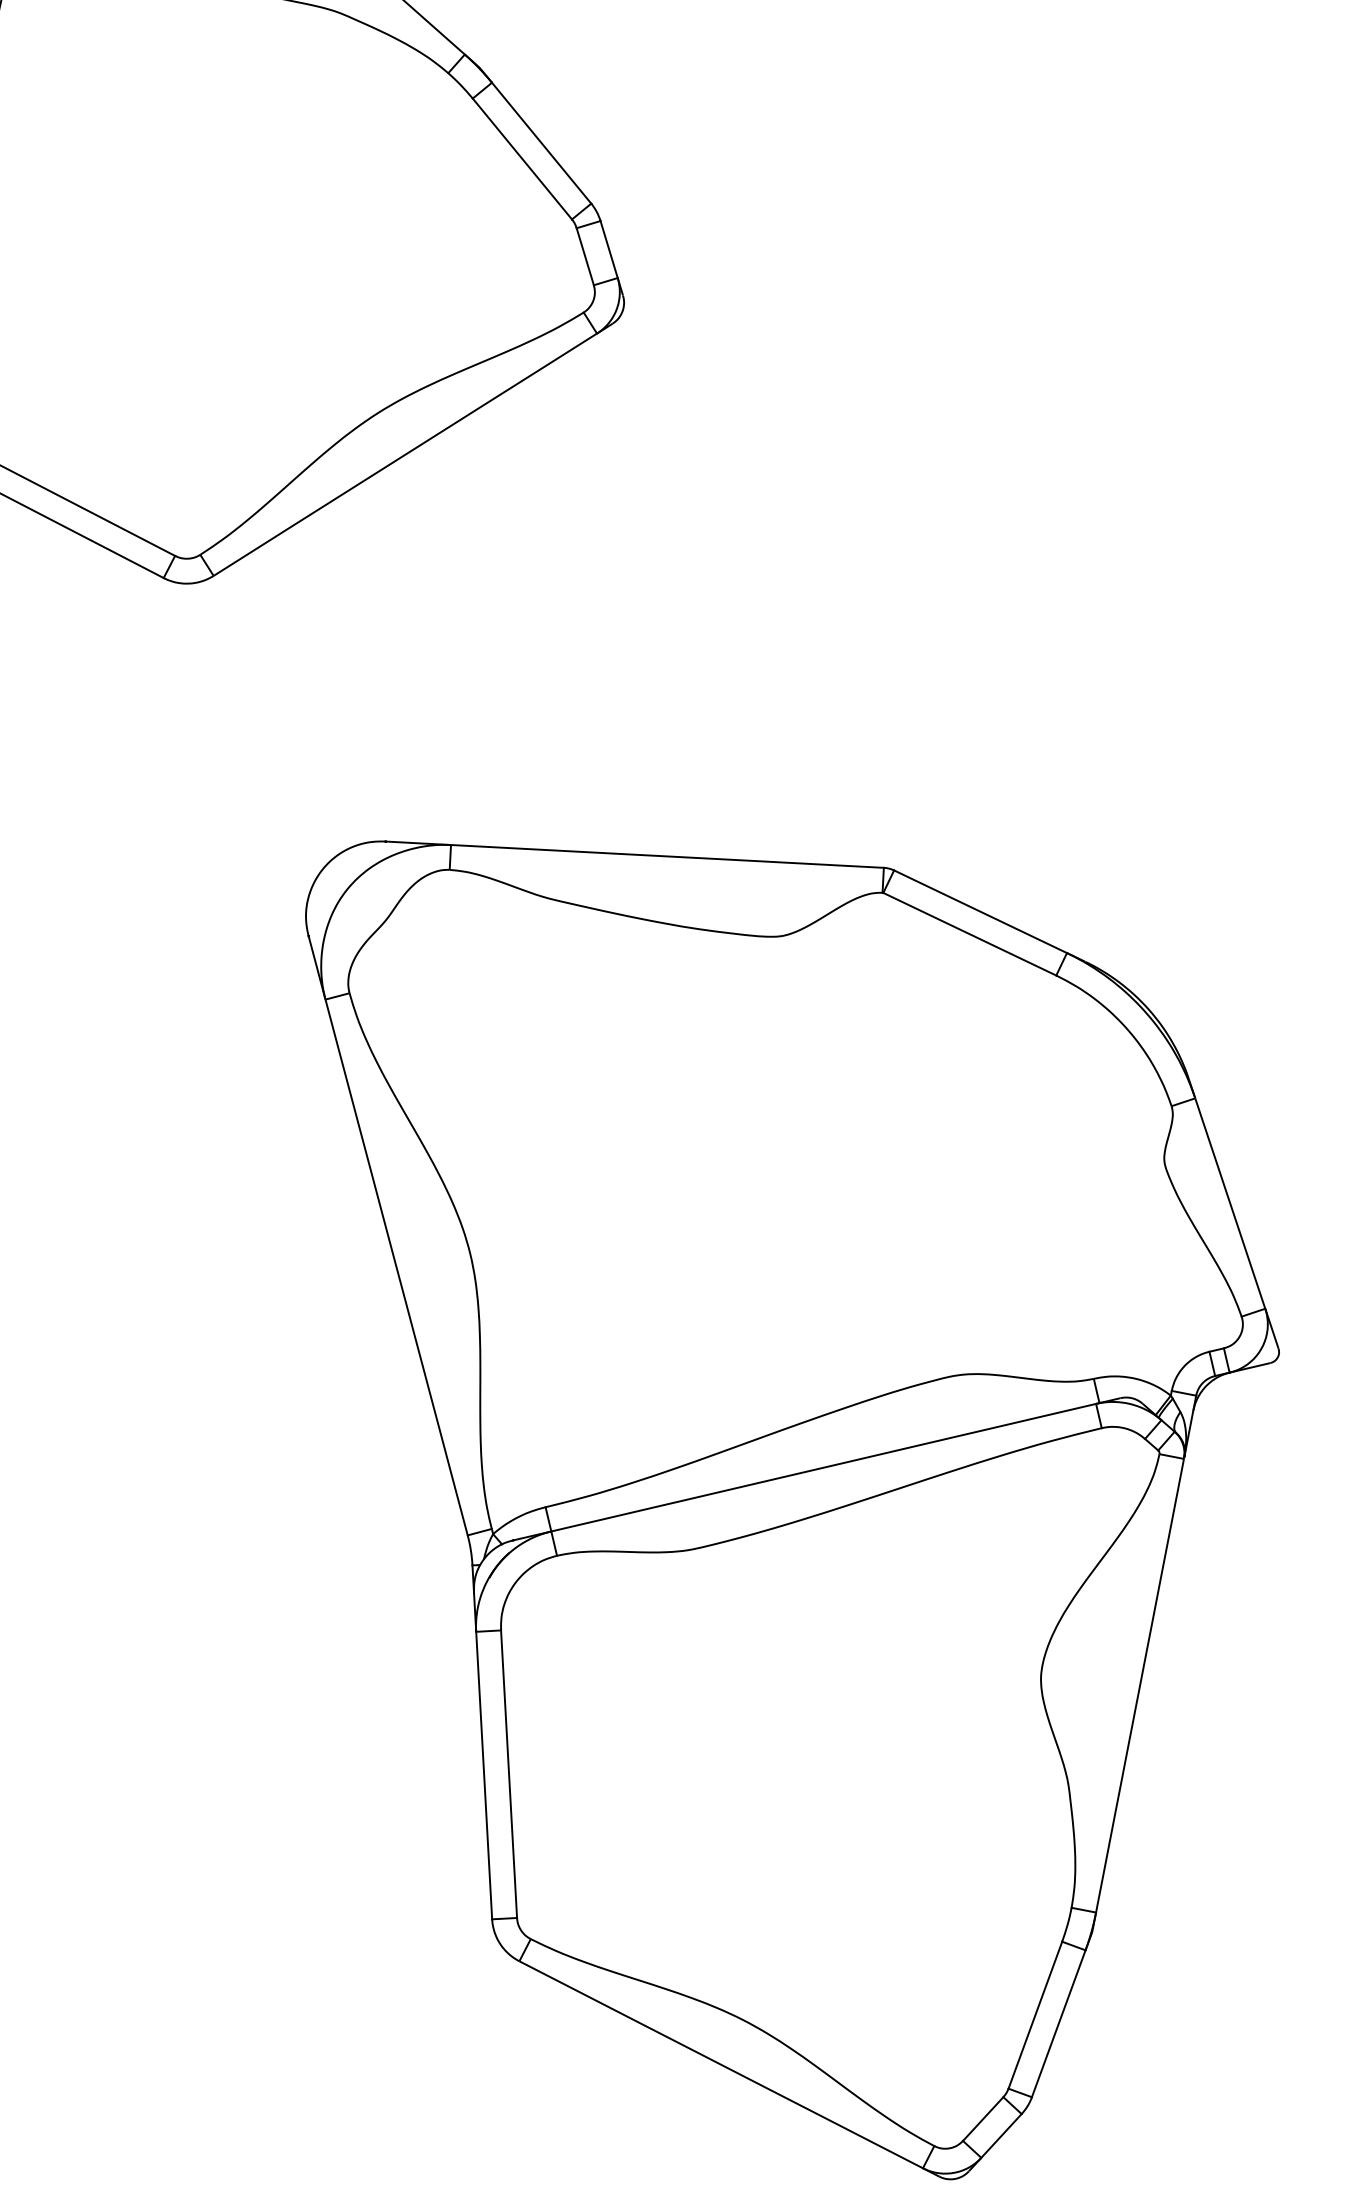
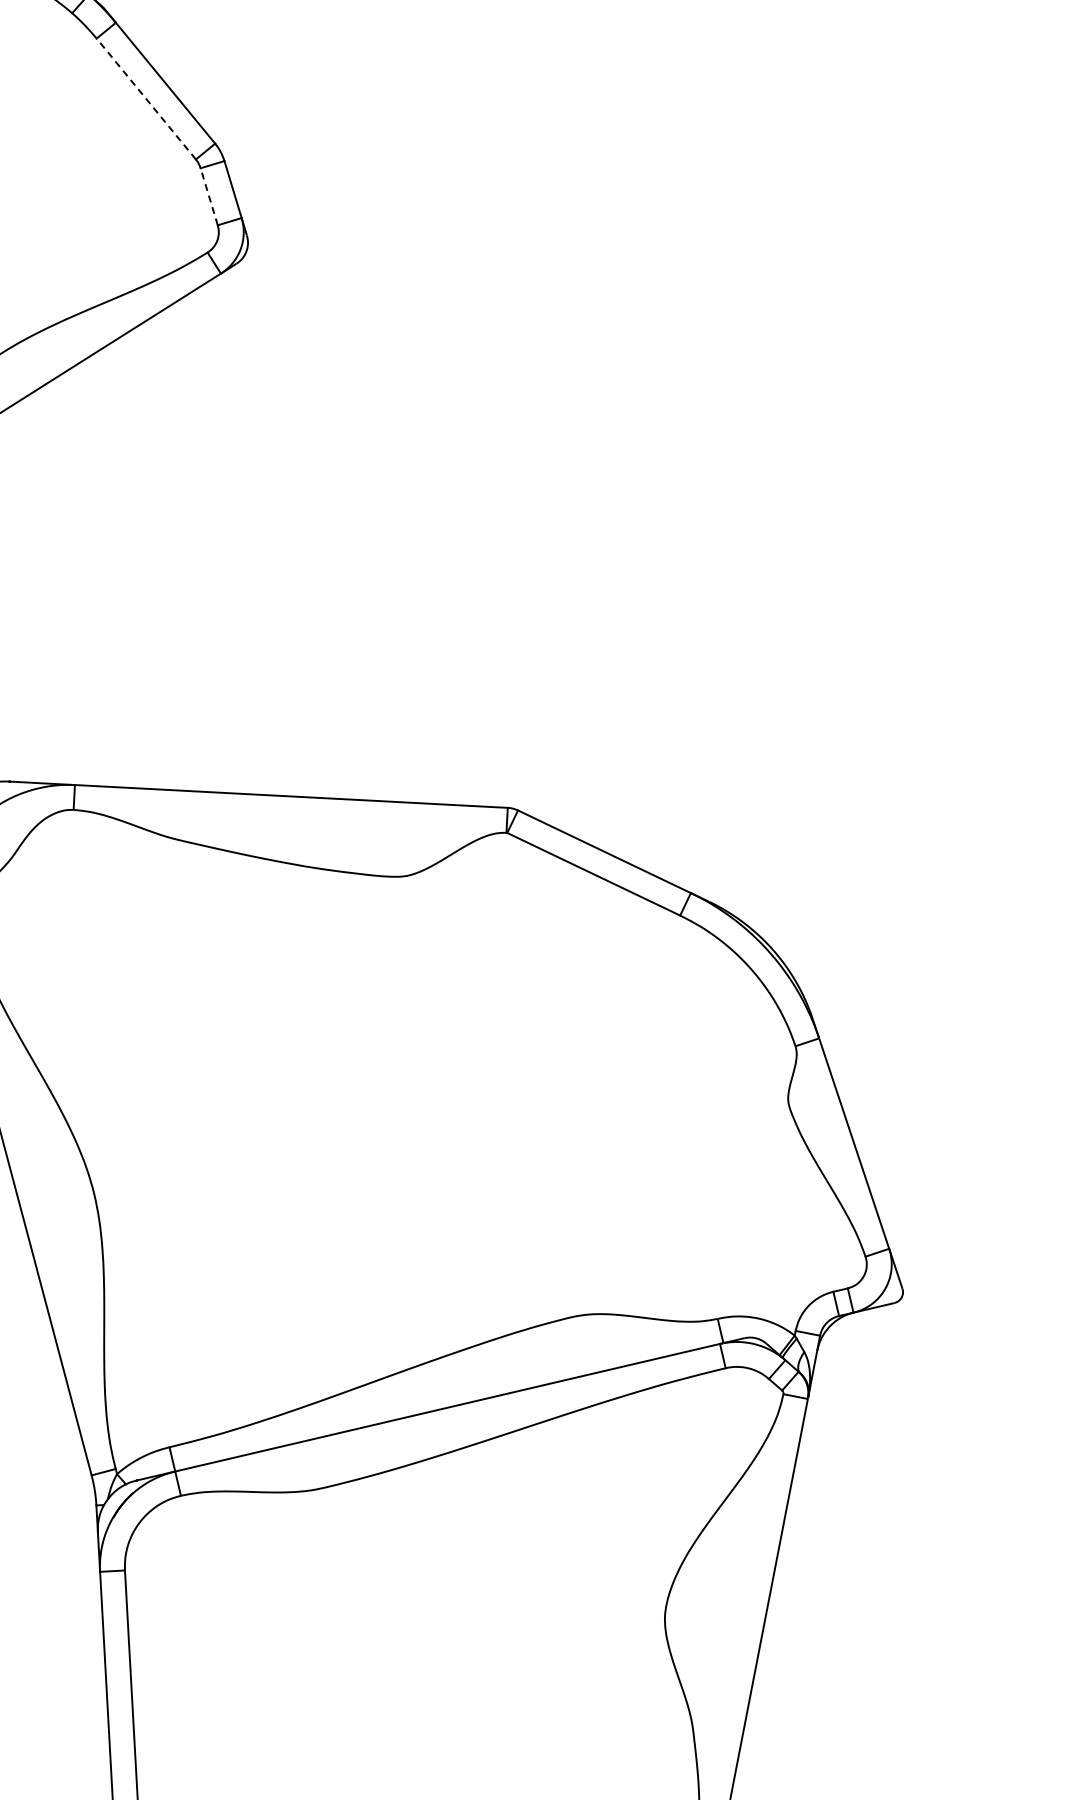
line: (522, 158) -> (146, 98), solid -> dashed
line: (585, 256) -> (209, 196), solid -> dashed

